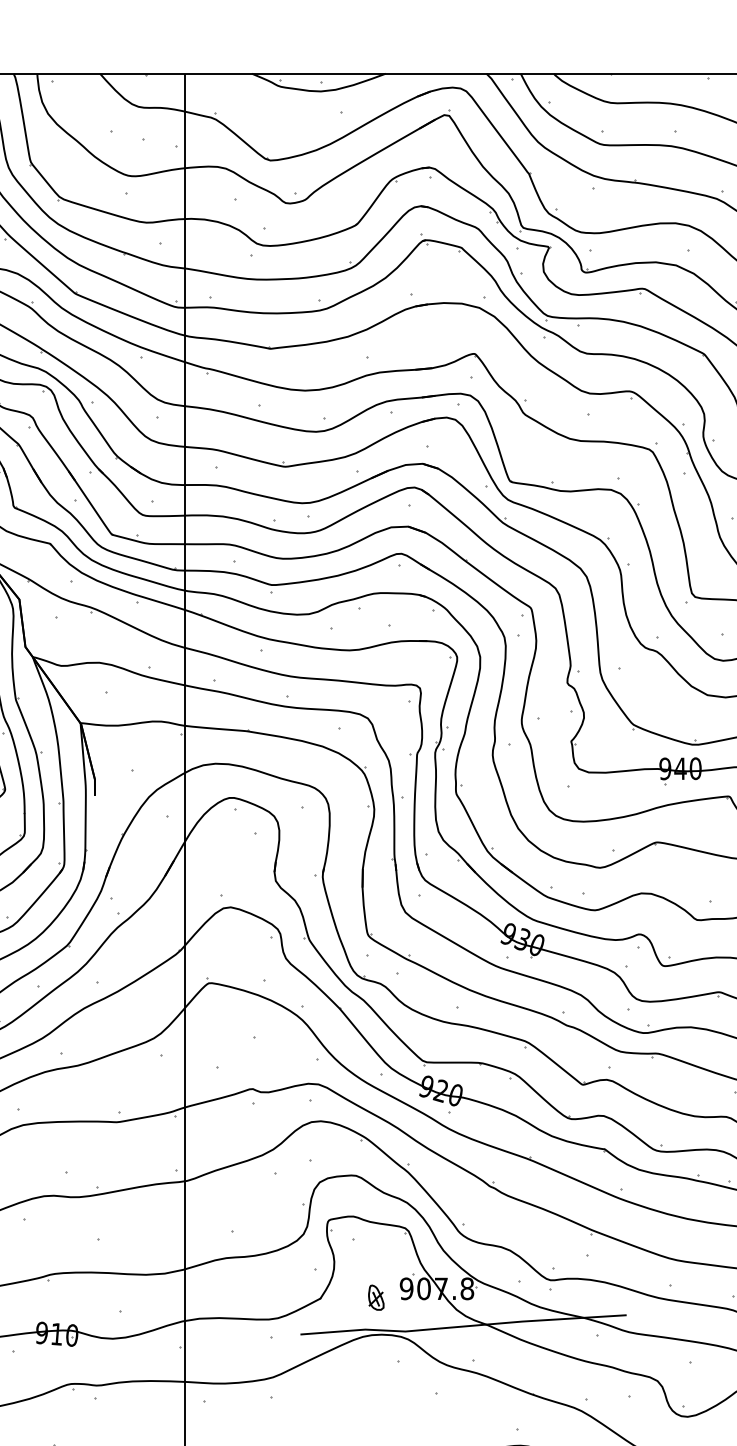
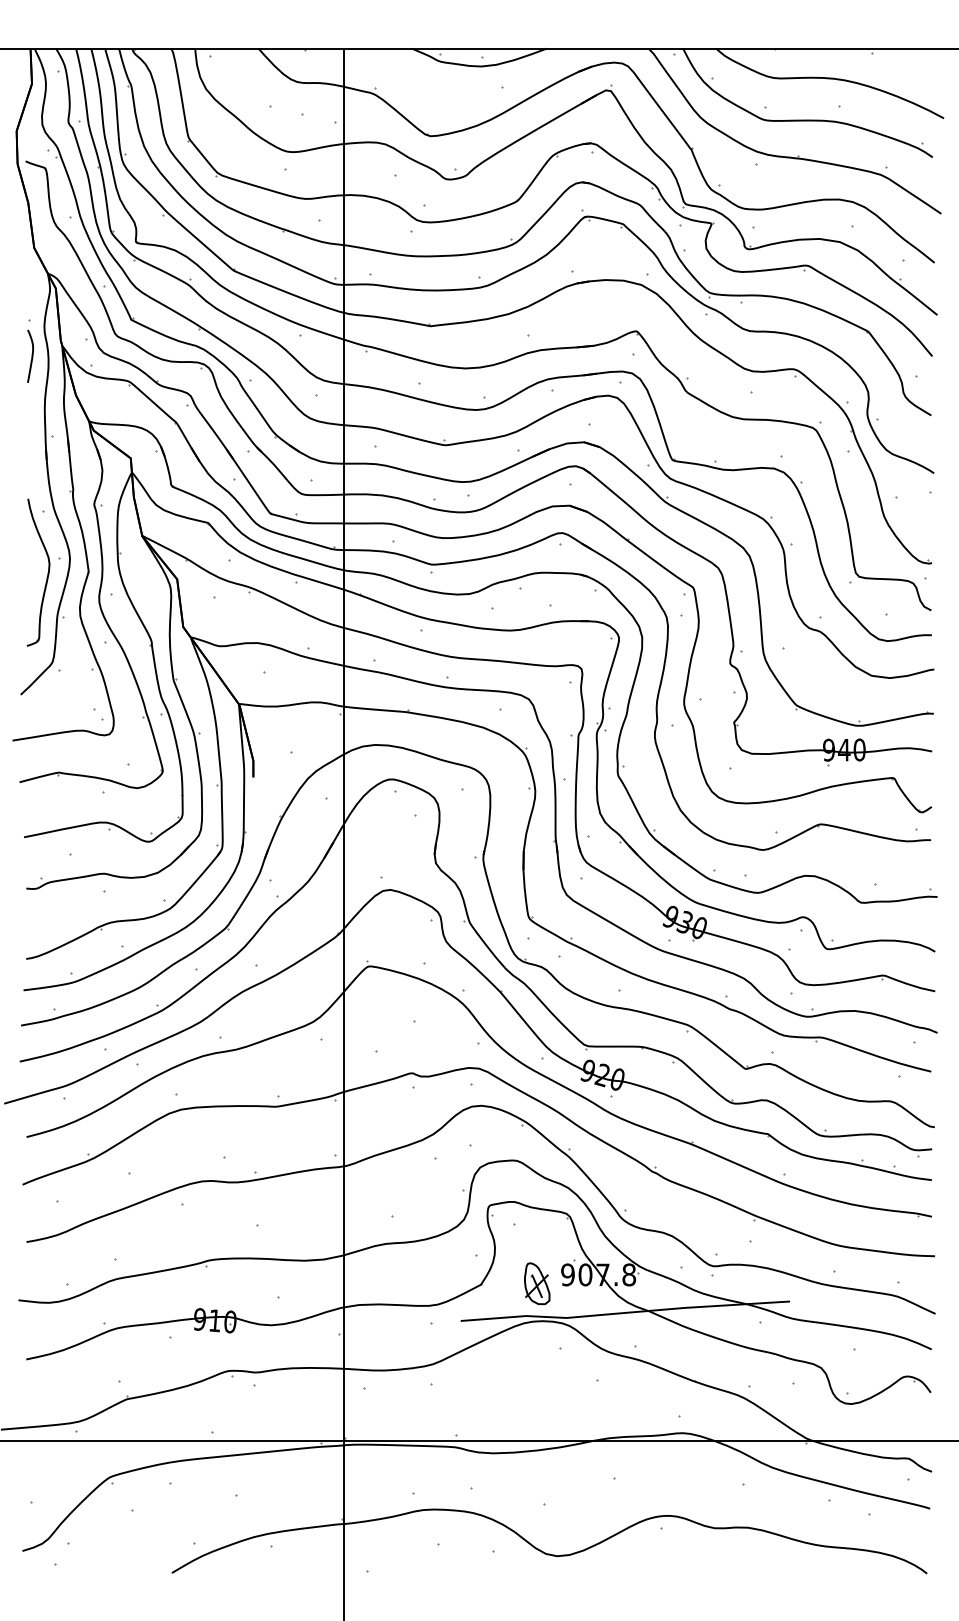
part: (376, 1297) -> (537, 1283), size x1.67

